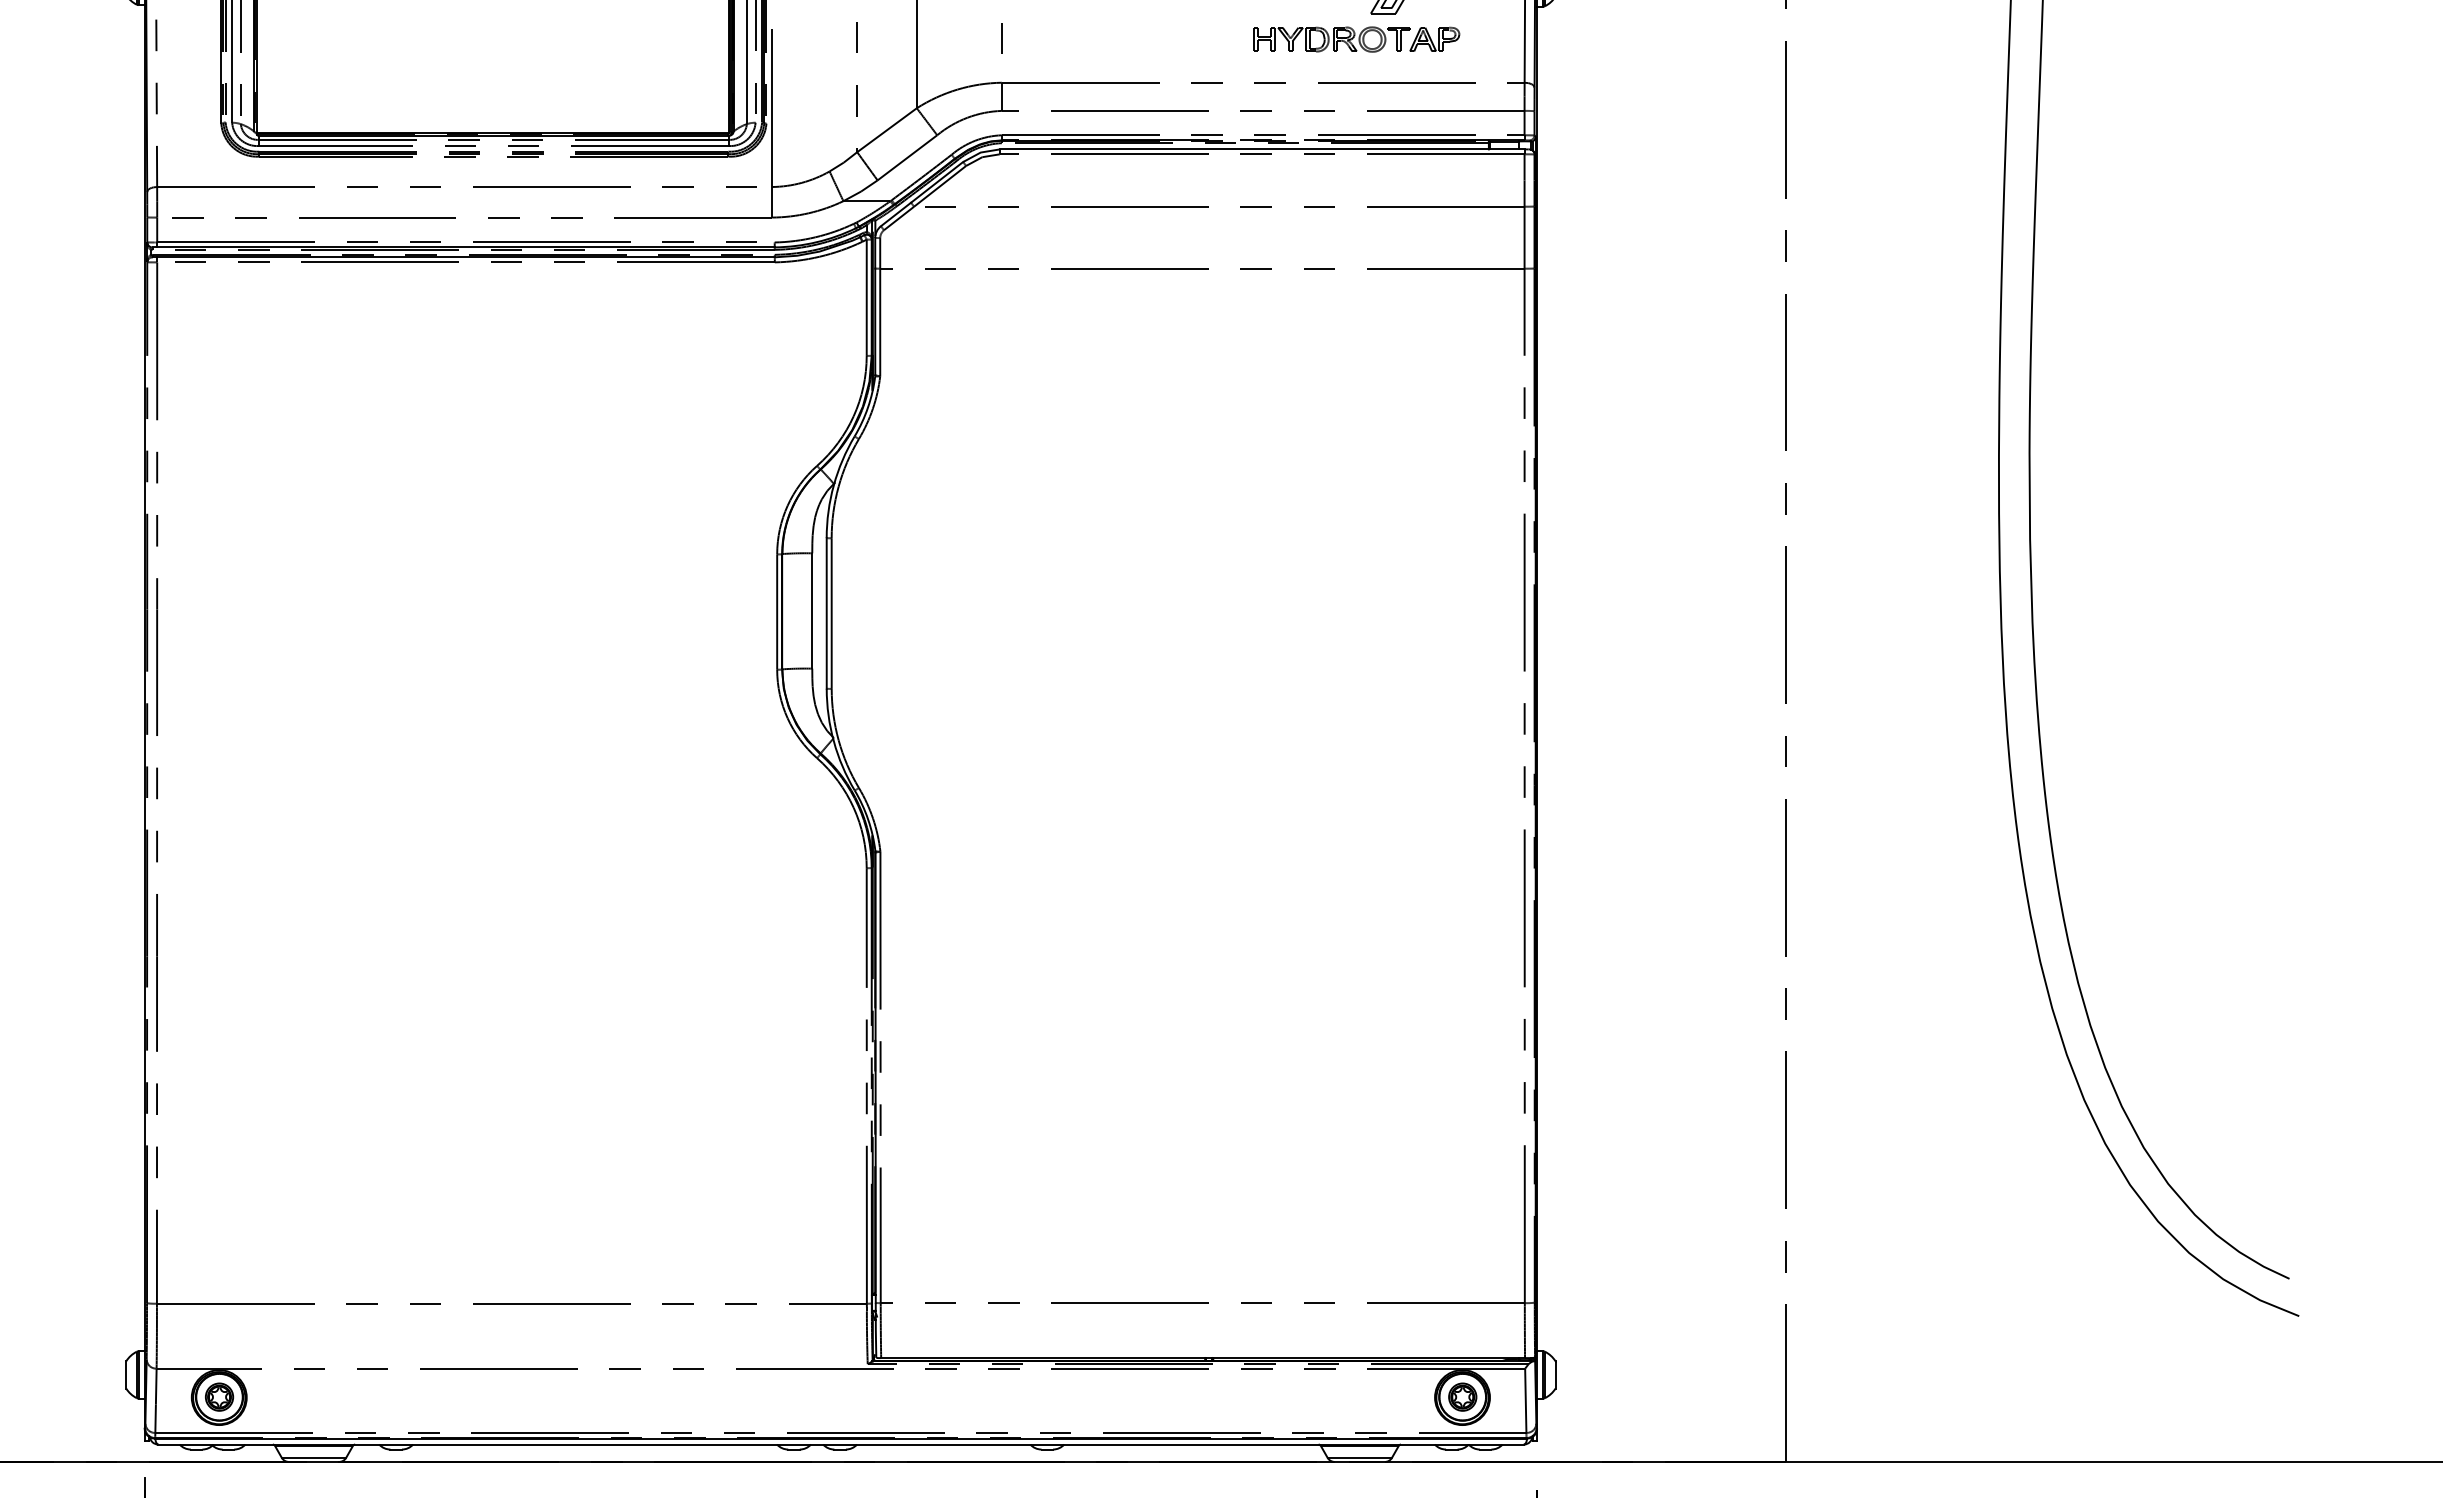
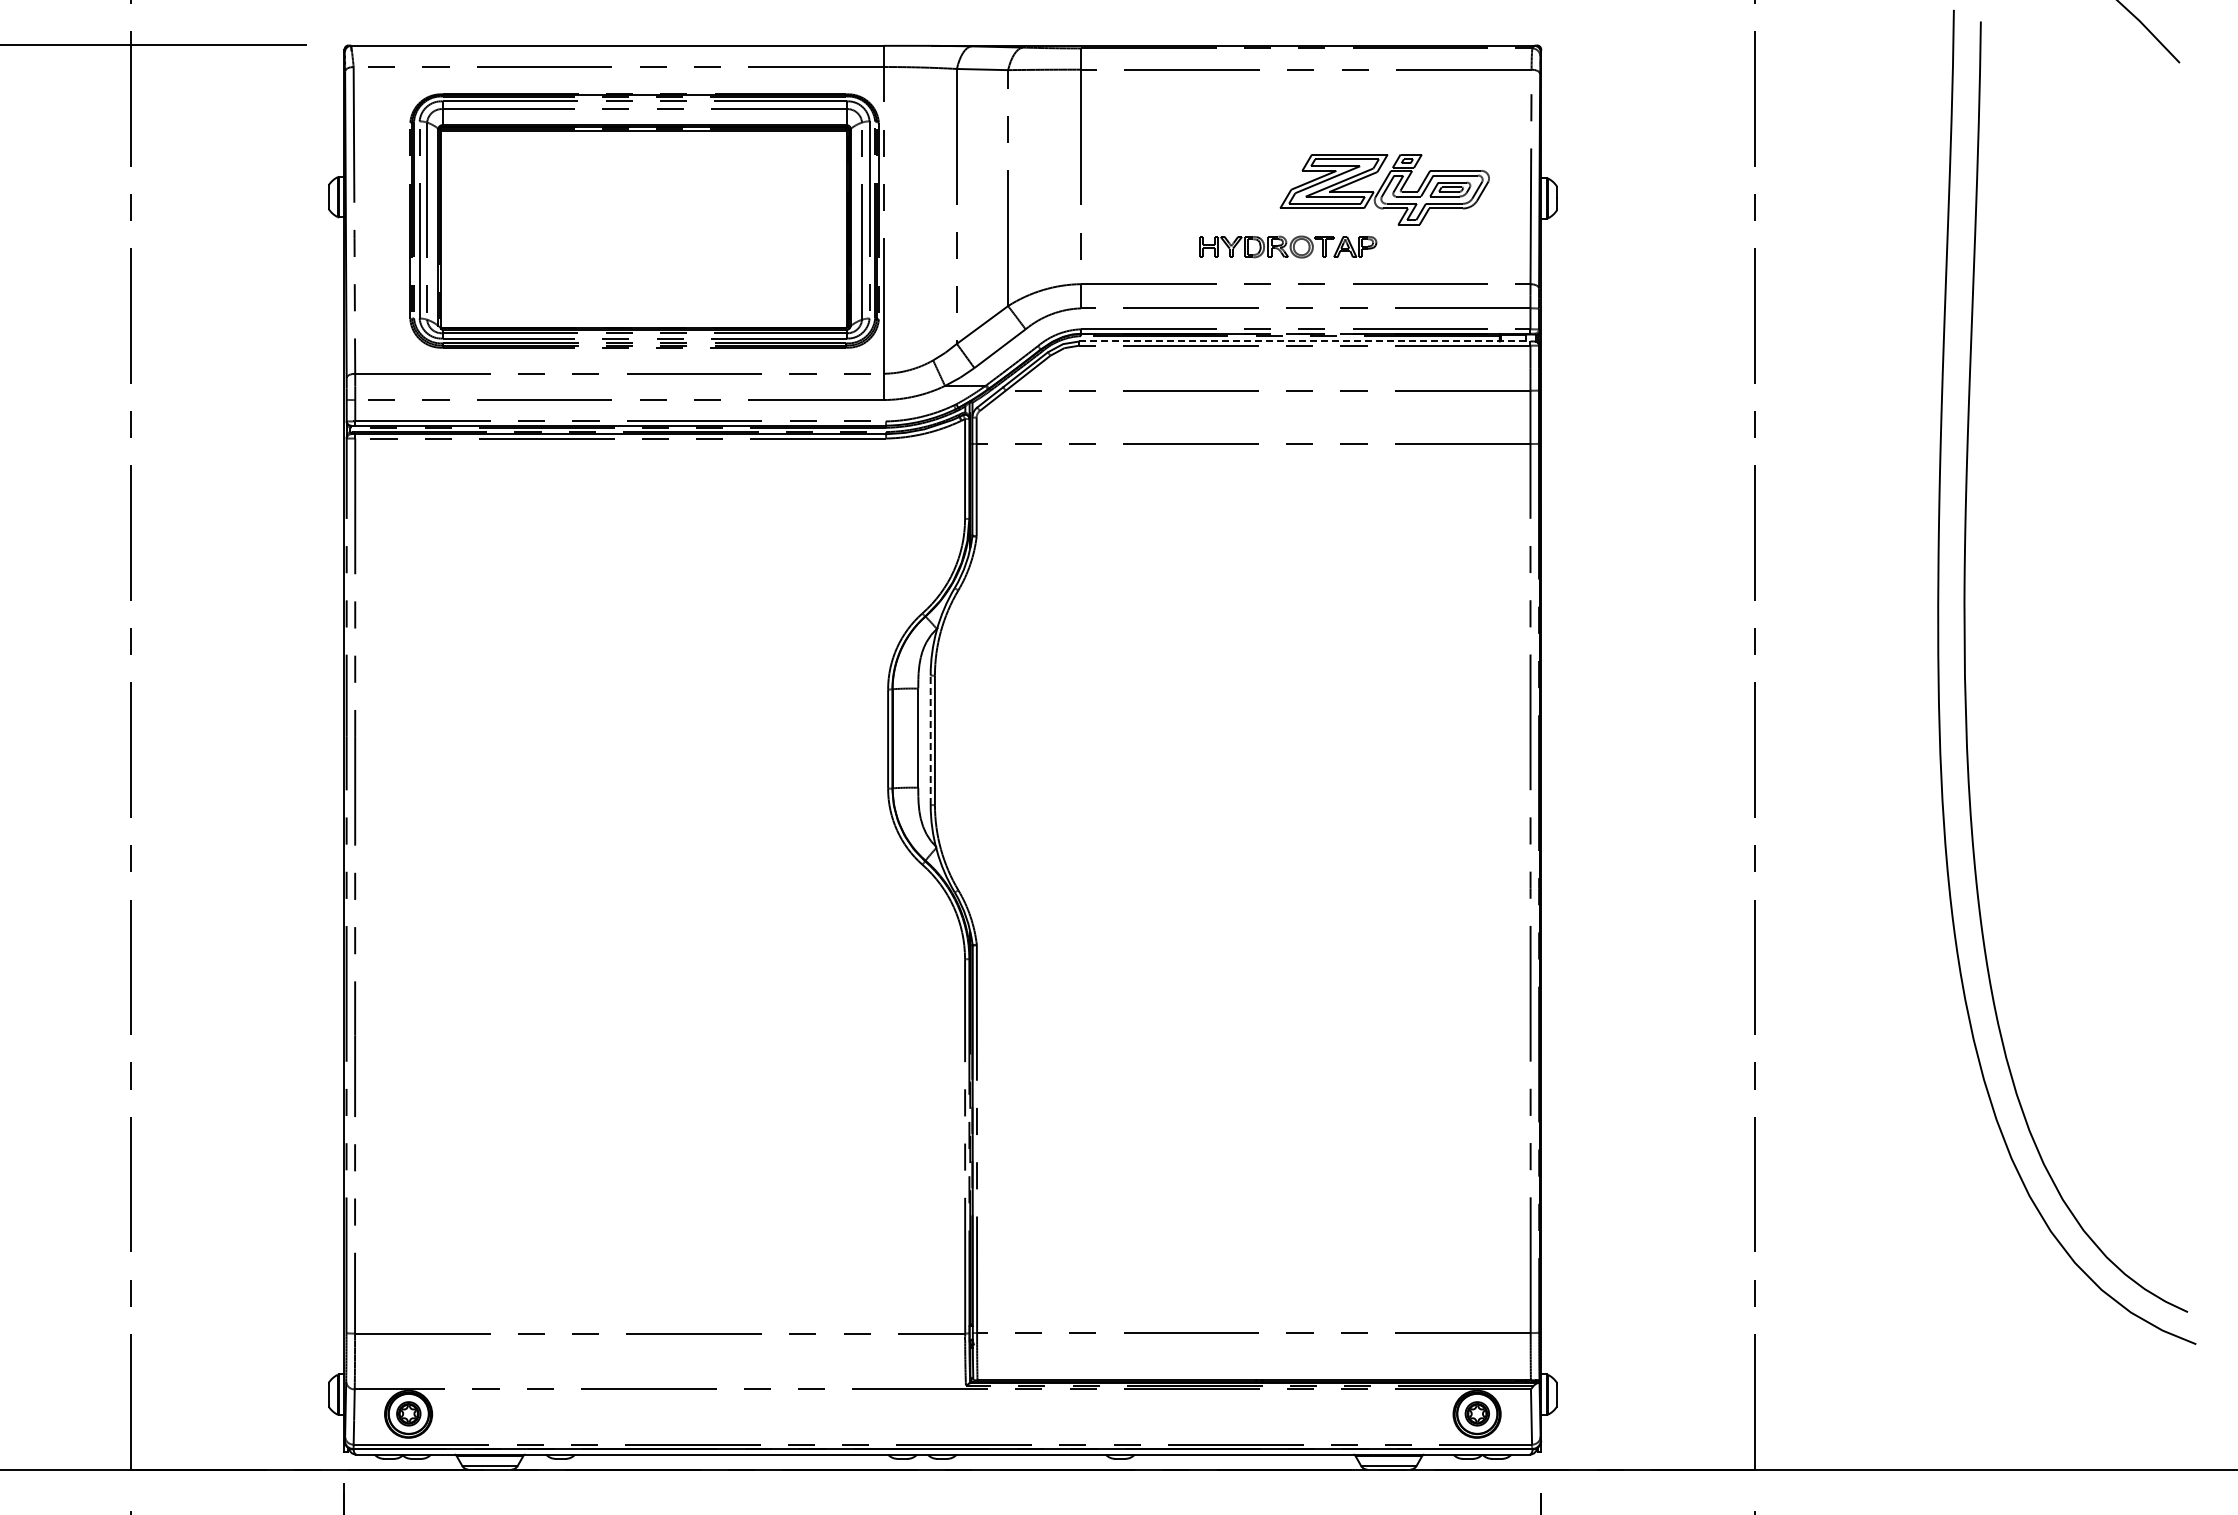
part: (1357, 38) -> (1288, 246), moved
line: (1262, 149) -> (1305, 341), solid -> dashed
line: (826, 613) -> (930, 740), solid -> dashed

